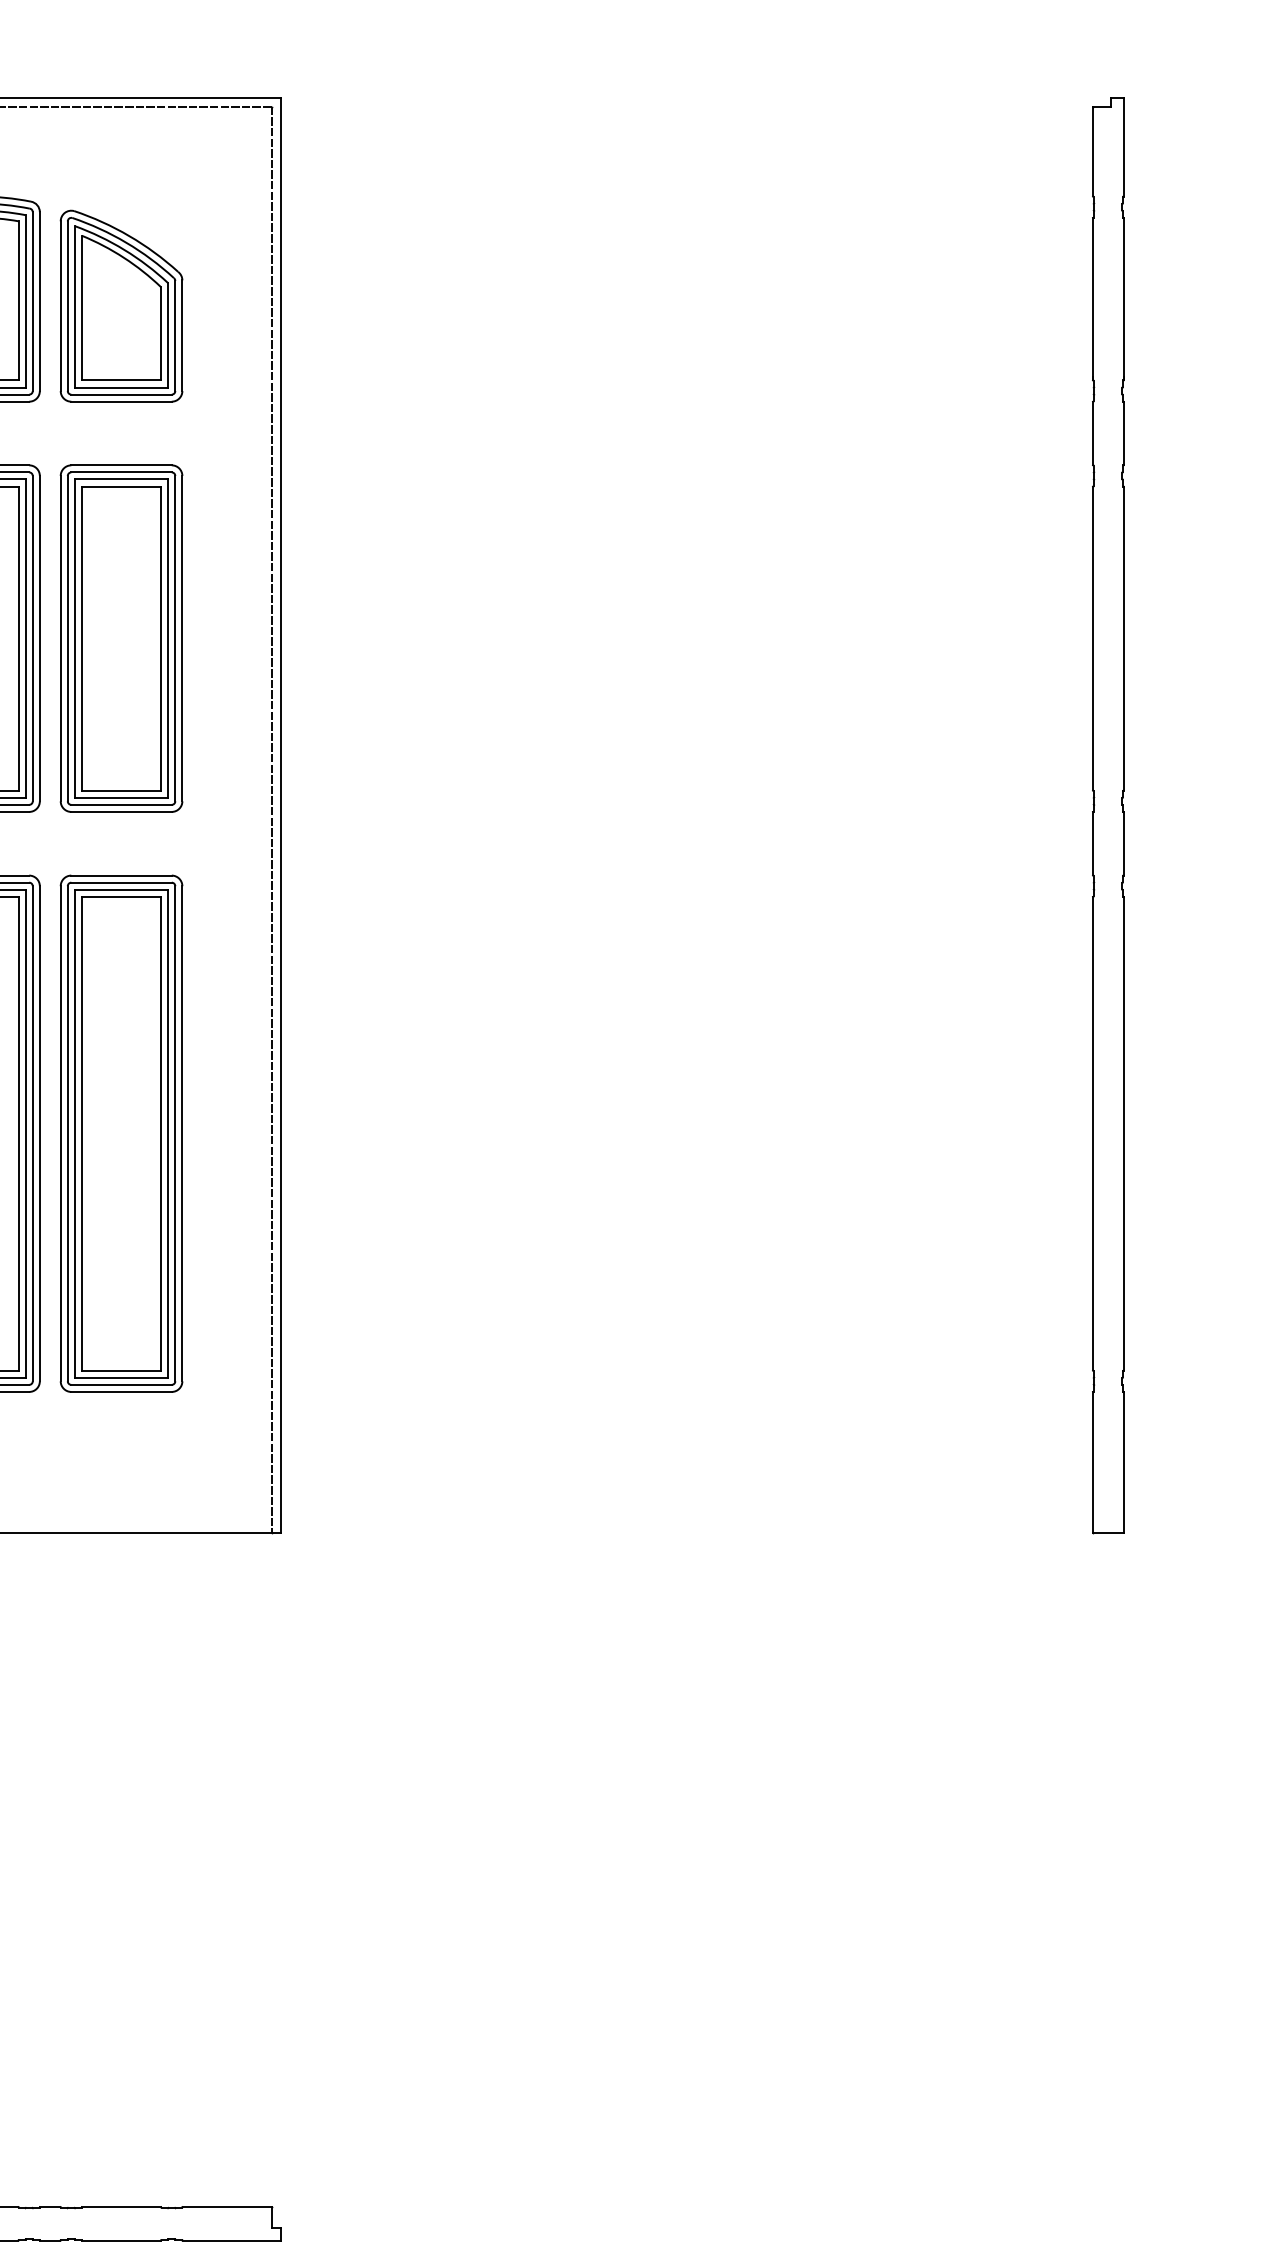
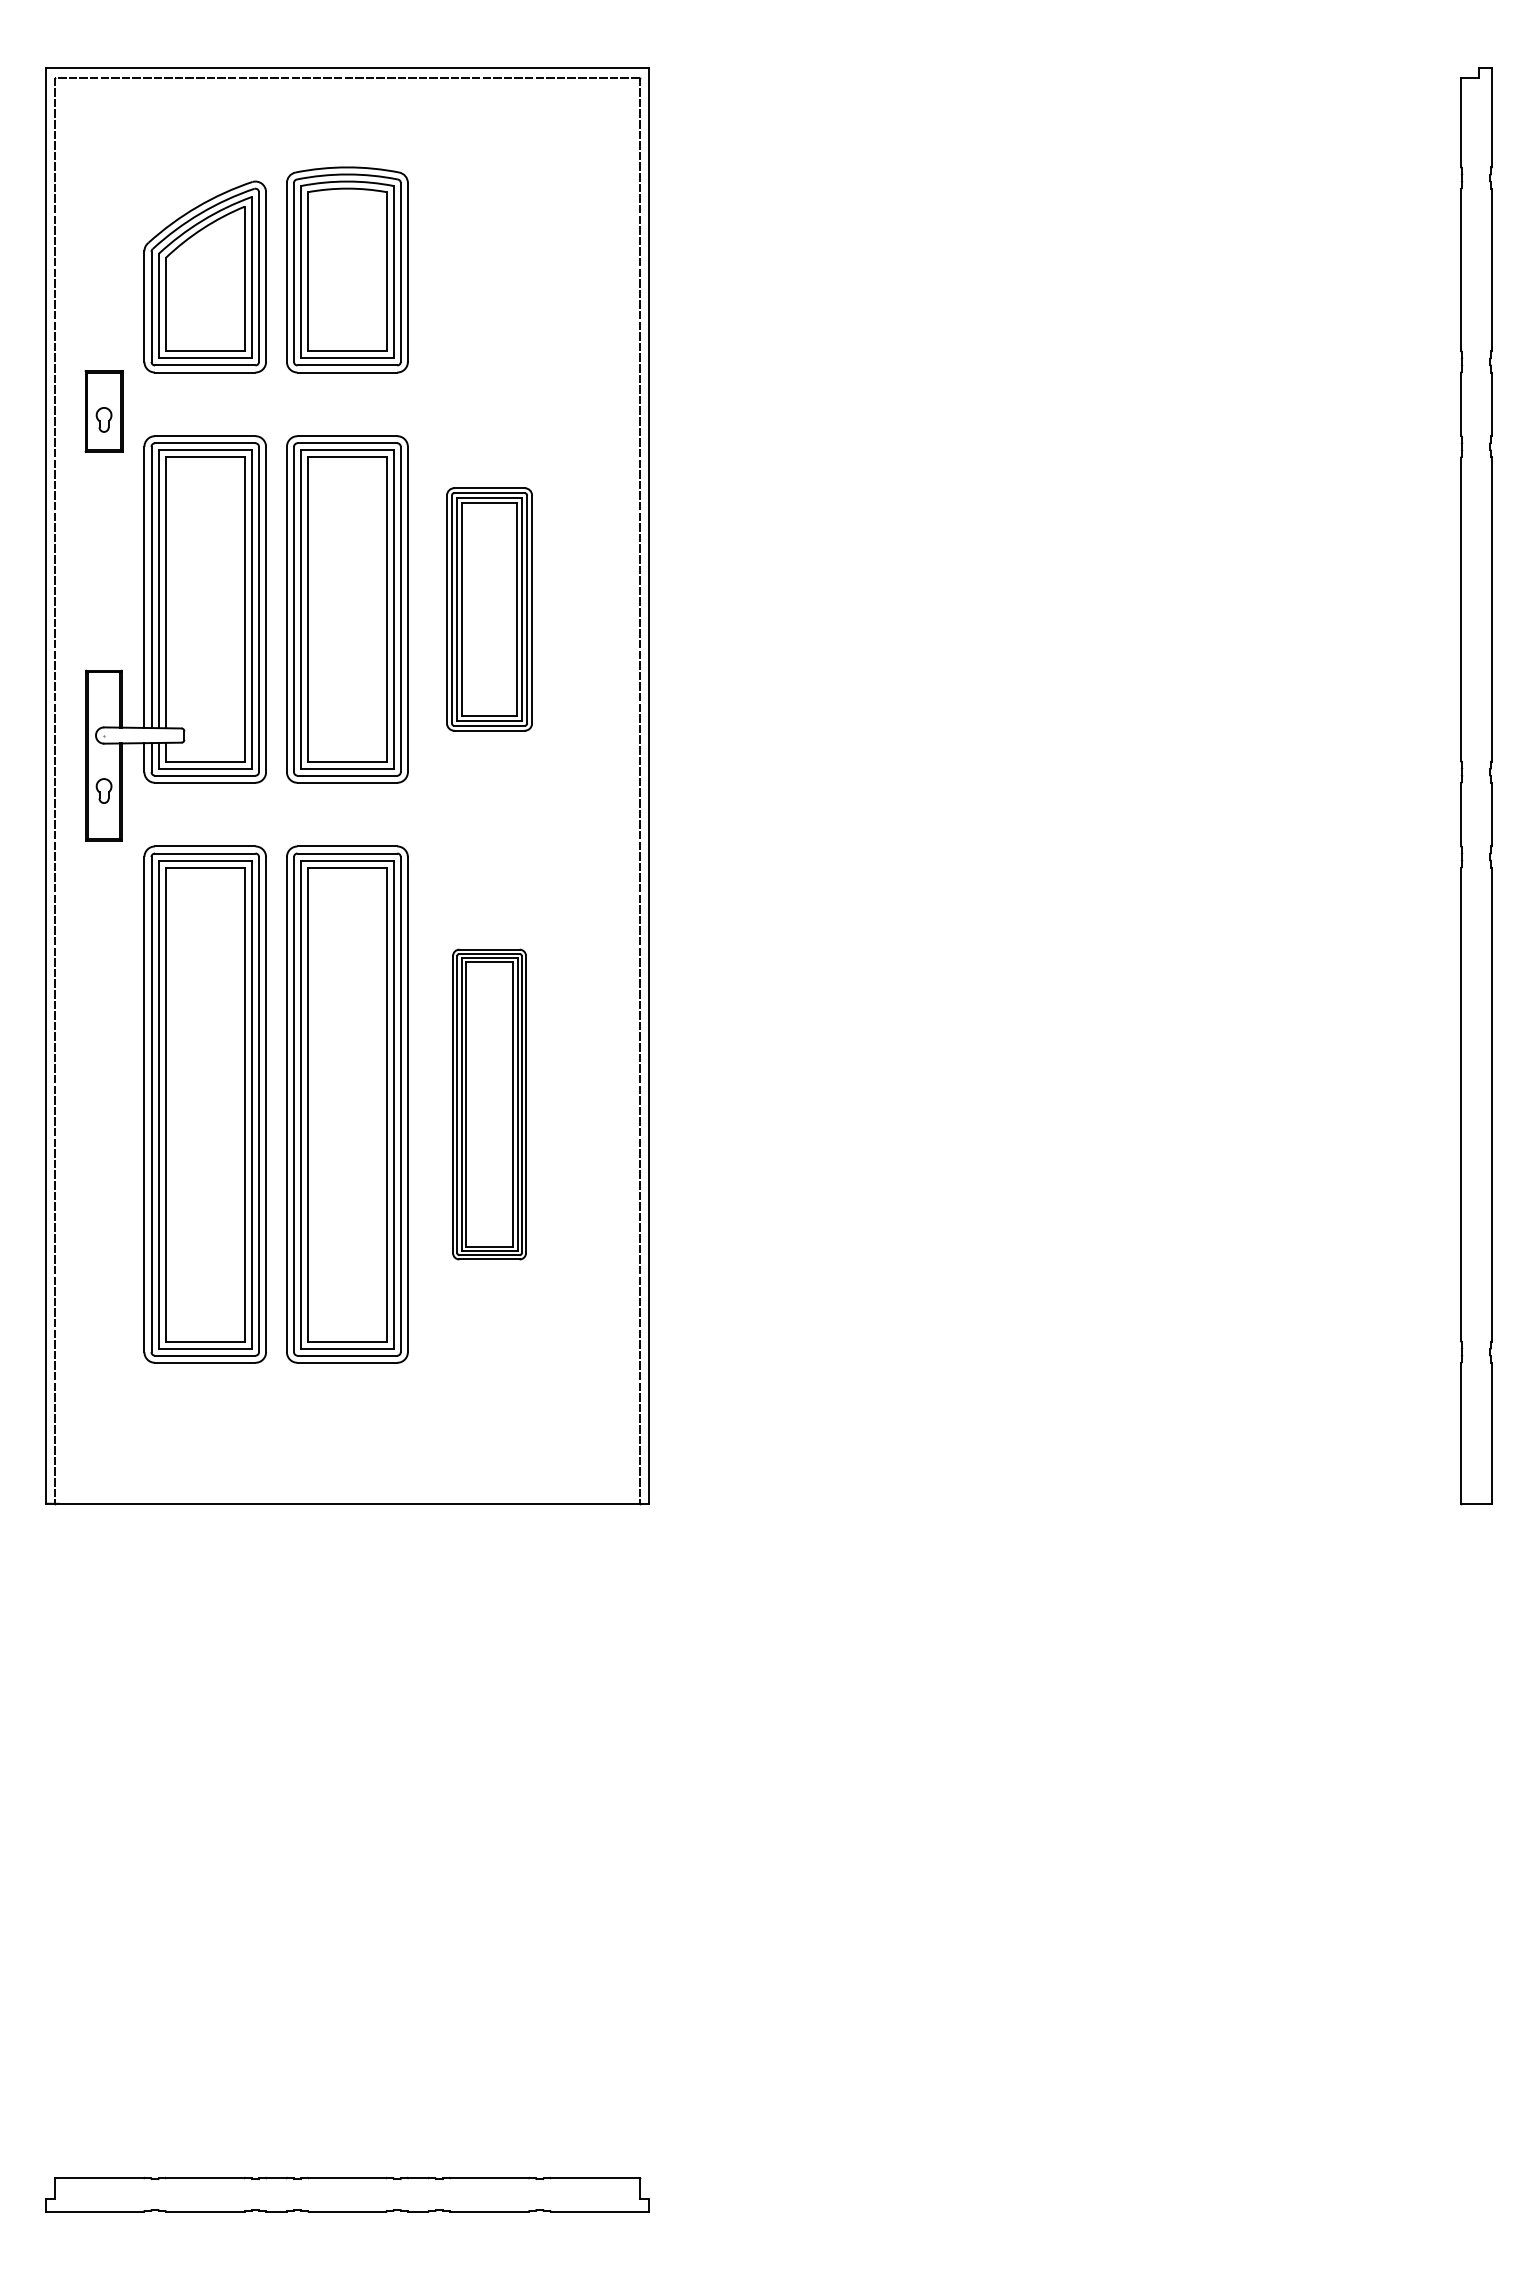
part: (121, 305) -> (489, 276), removed
part: (121, 638) -> (489, 609), size x0.7
part: (121, 1133) -> (489, 1104), size x0.6

